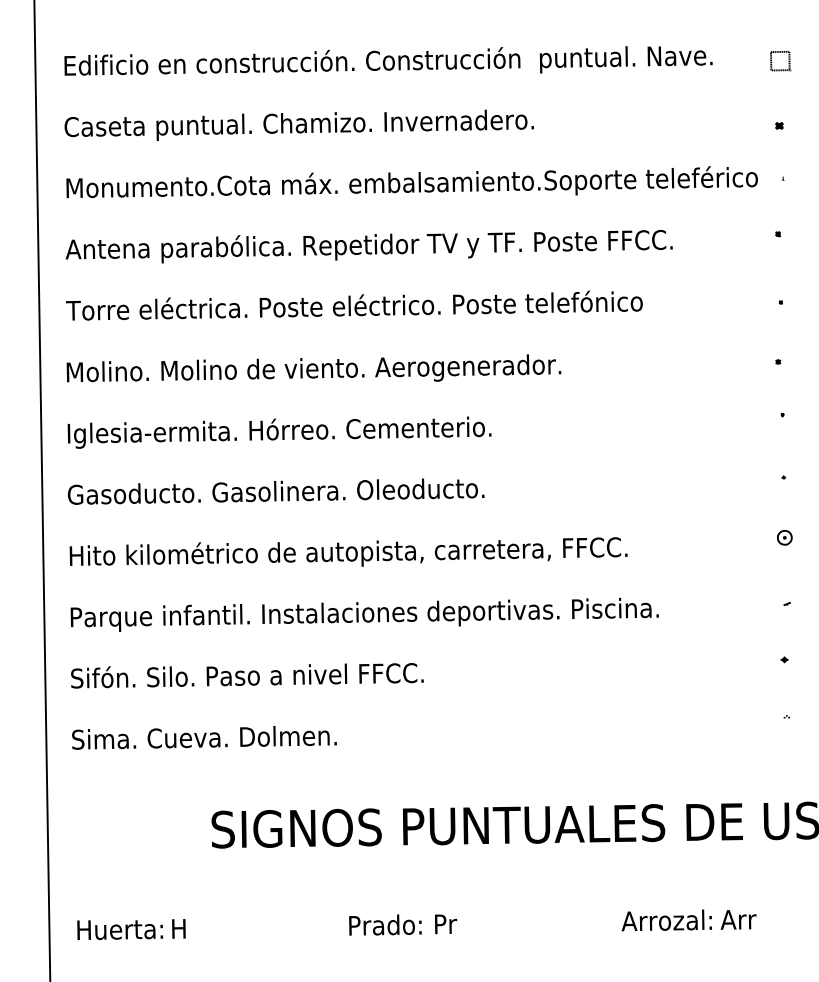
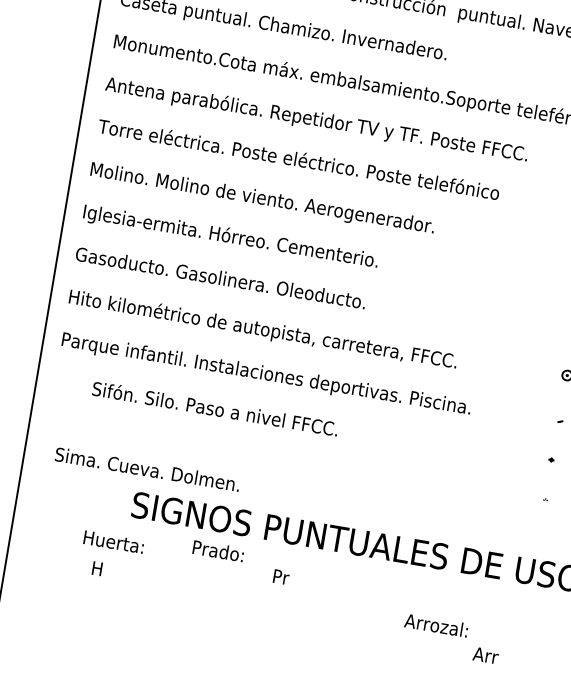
text: (247, 675) -> (215, 408), moved
text: (204, 737) -> (147, 469), moved
text: (738, 919) -> (485, 655), moved
text: (385, 924) -> (218, 550), moved
text: (446, 924) -> (281, 577), moved
text: (119, 929) -> (113, 541), moved

